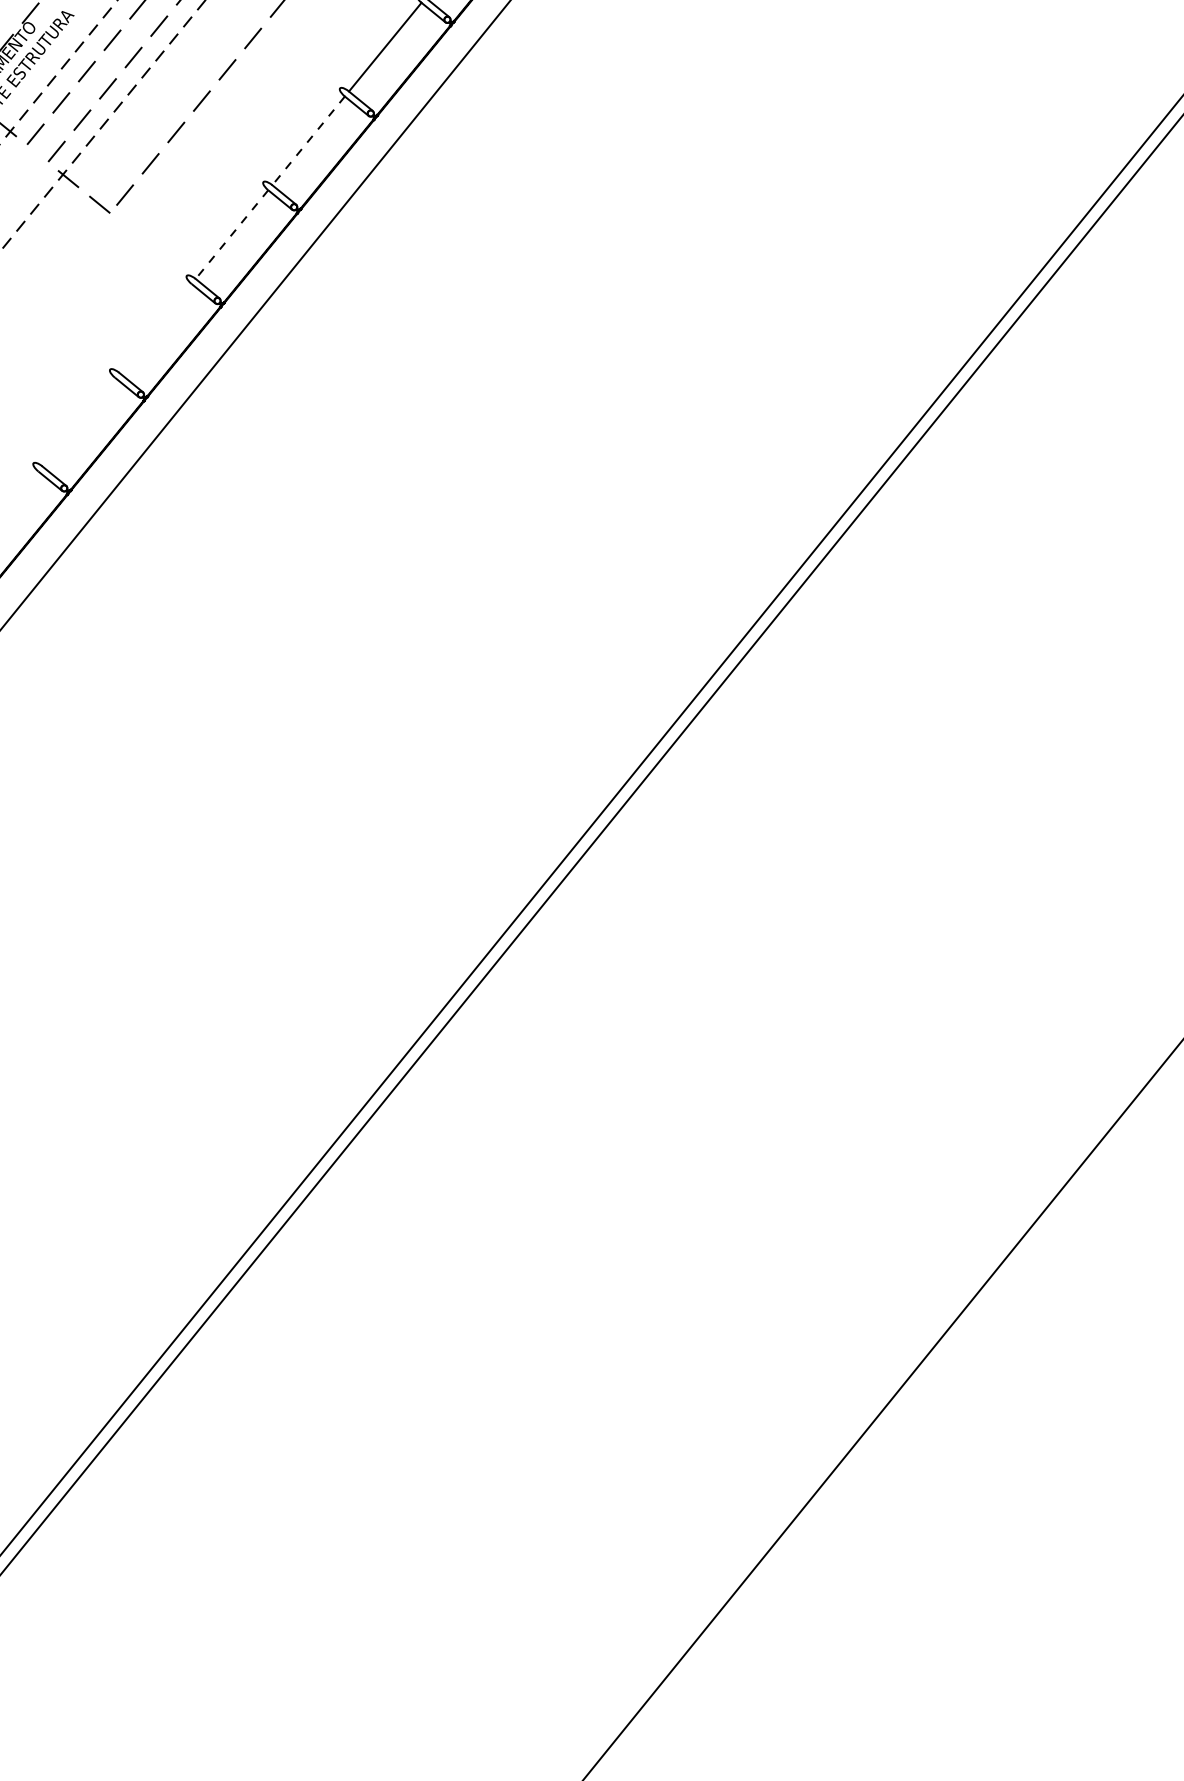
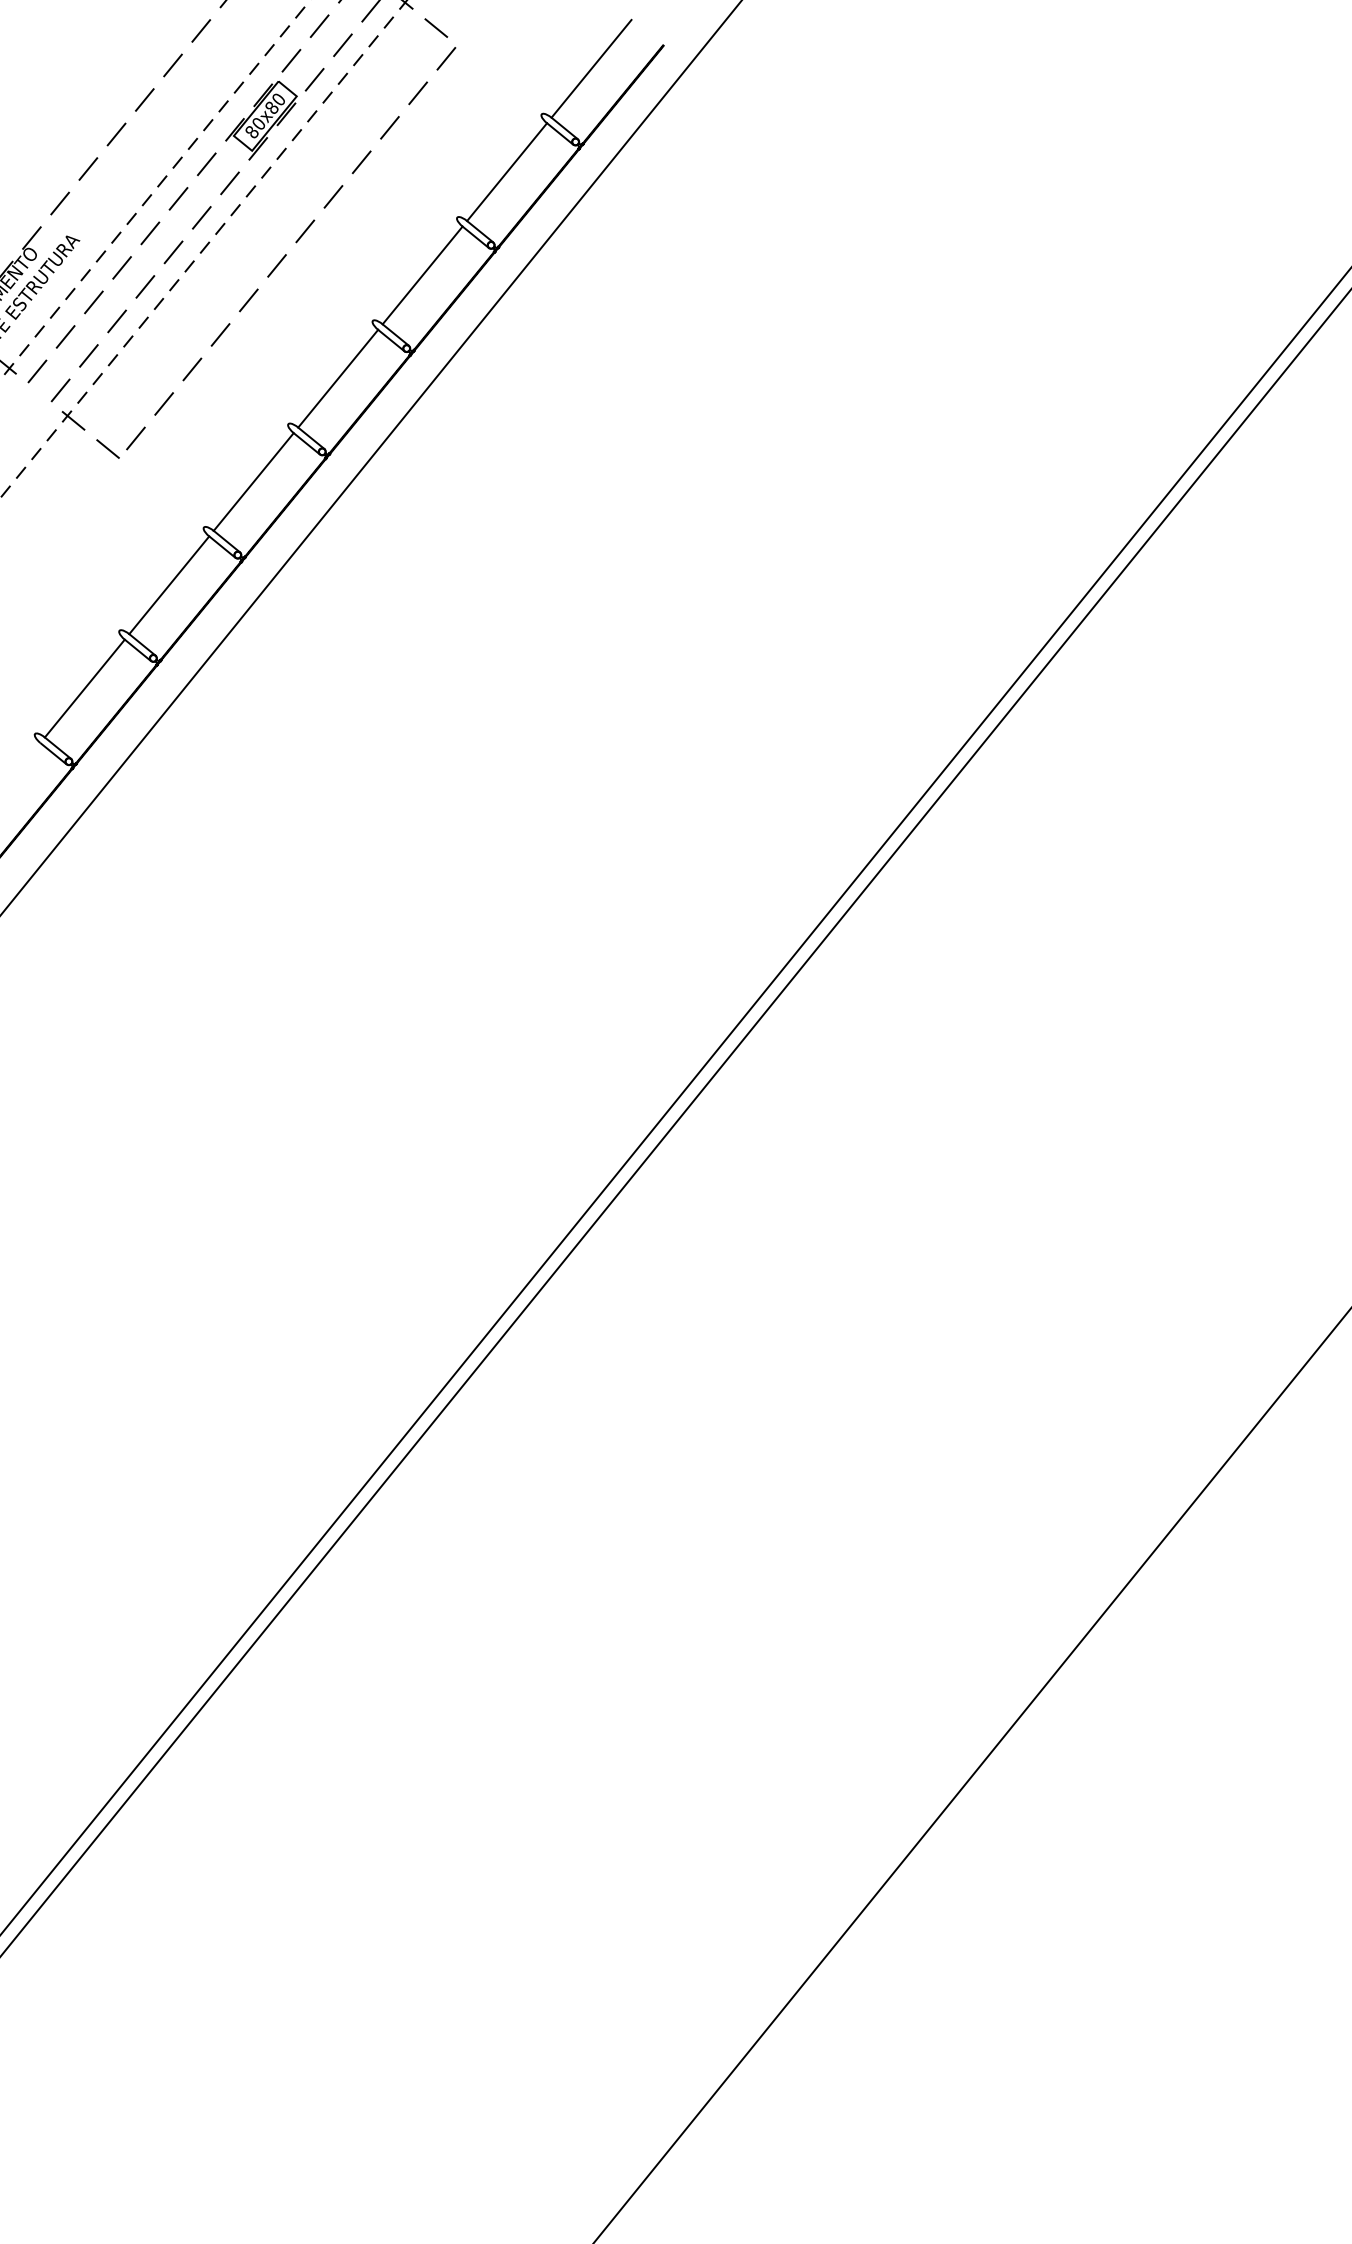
line: (307, 141) -> (337, 379), dashed -> solid
line: (231, 235) -> (253, 482), dashed -> solid
line: (155, 328) -> (169, 585), added
line: (78, 422) -> (84, 688), added

